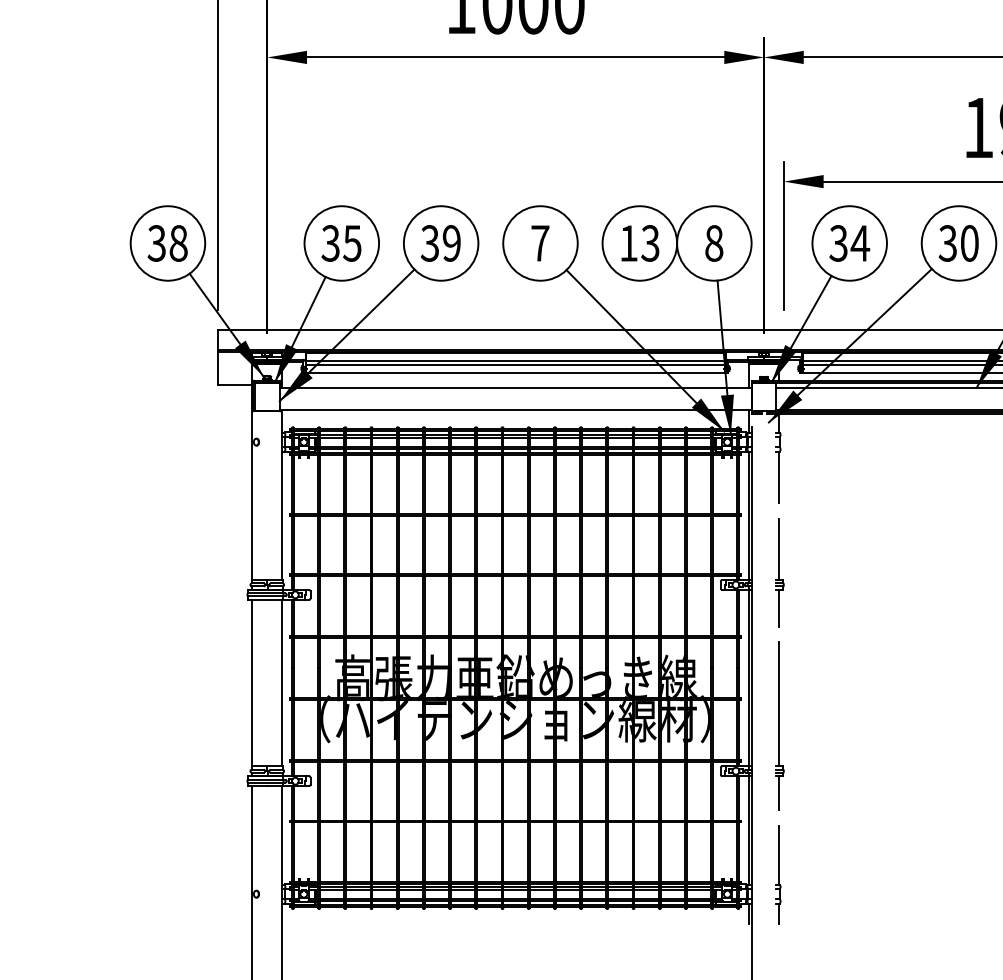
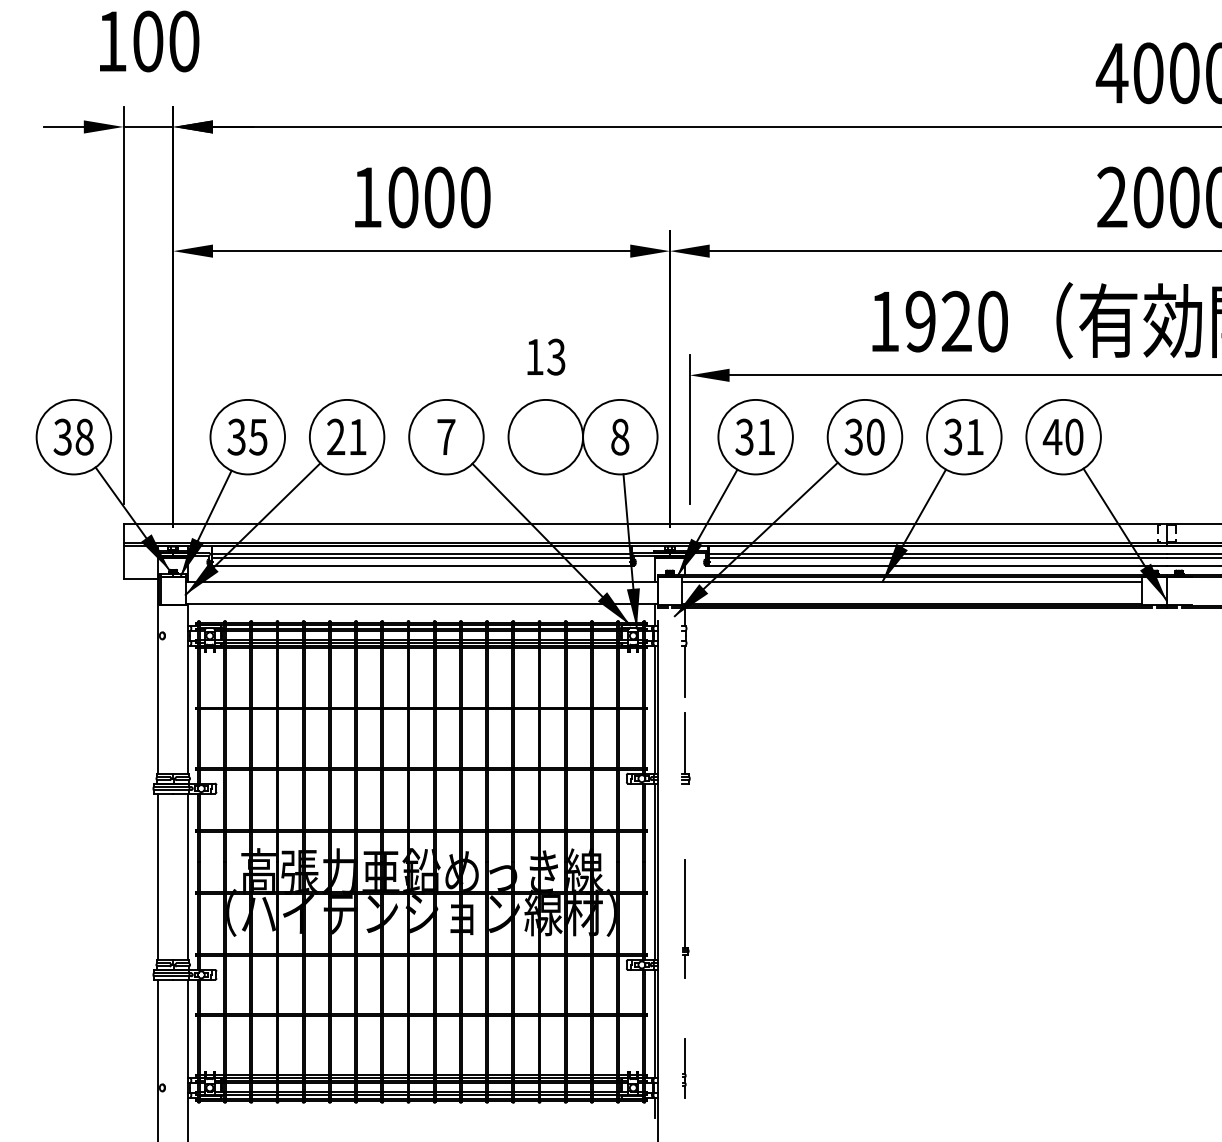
text: (440, 242) -> (346, 436), 39 -> 21
text: (640, 242) -> (546, 356), moved
text: (860, 242) -> (766, 436), 34 -> 31
line: (779, 607) -> (685, 801), removed
part: (779, 724) -> (685, 918), size x0.7
part: (778, 874) -> (684, 1068), size x0.6

